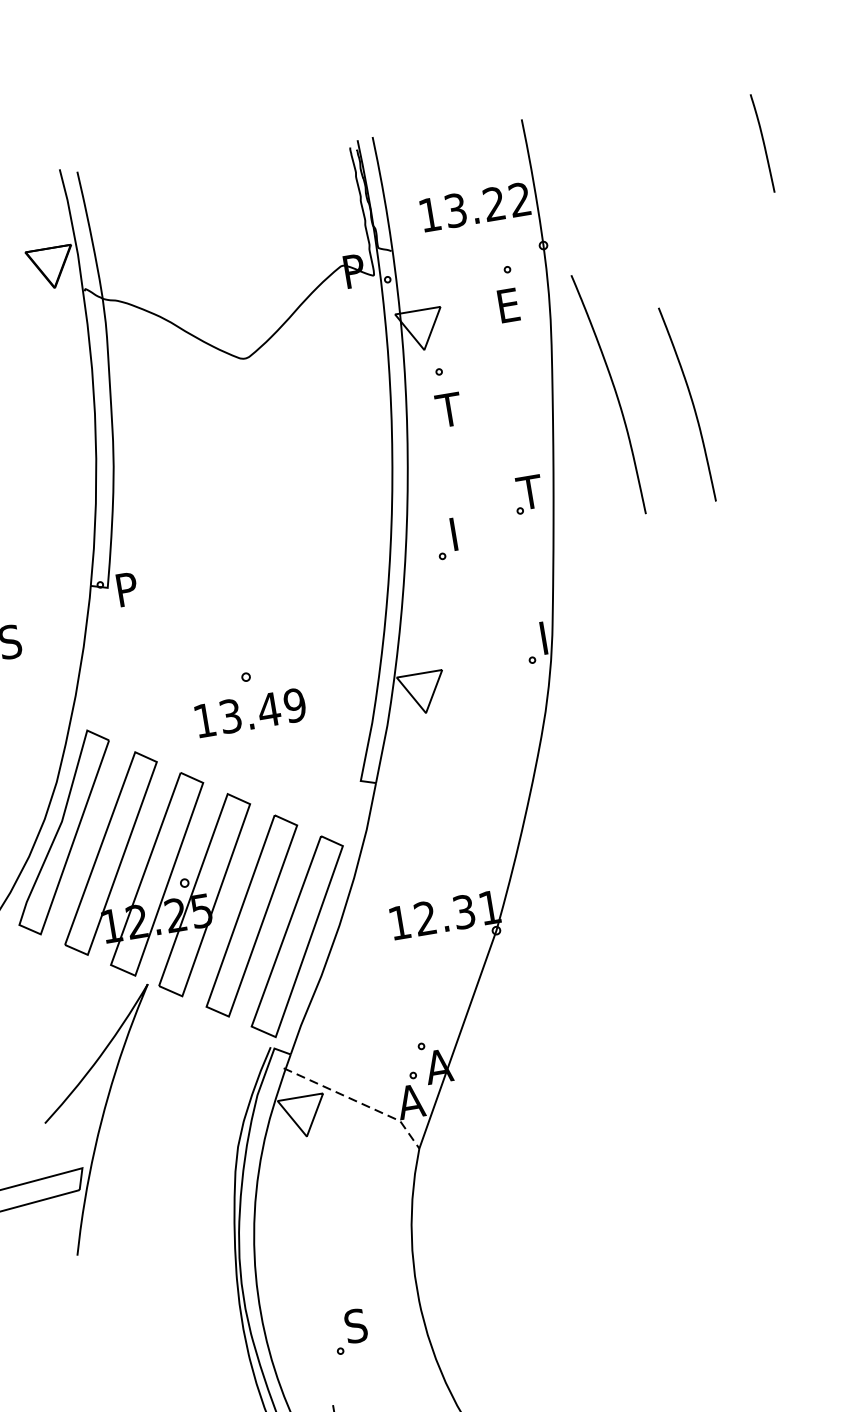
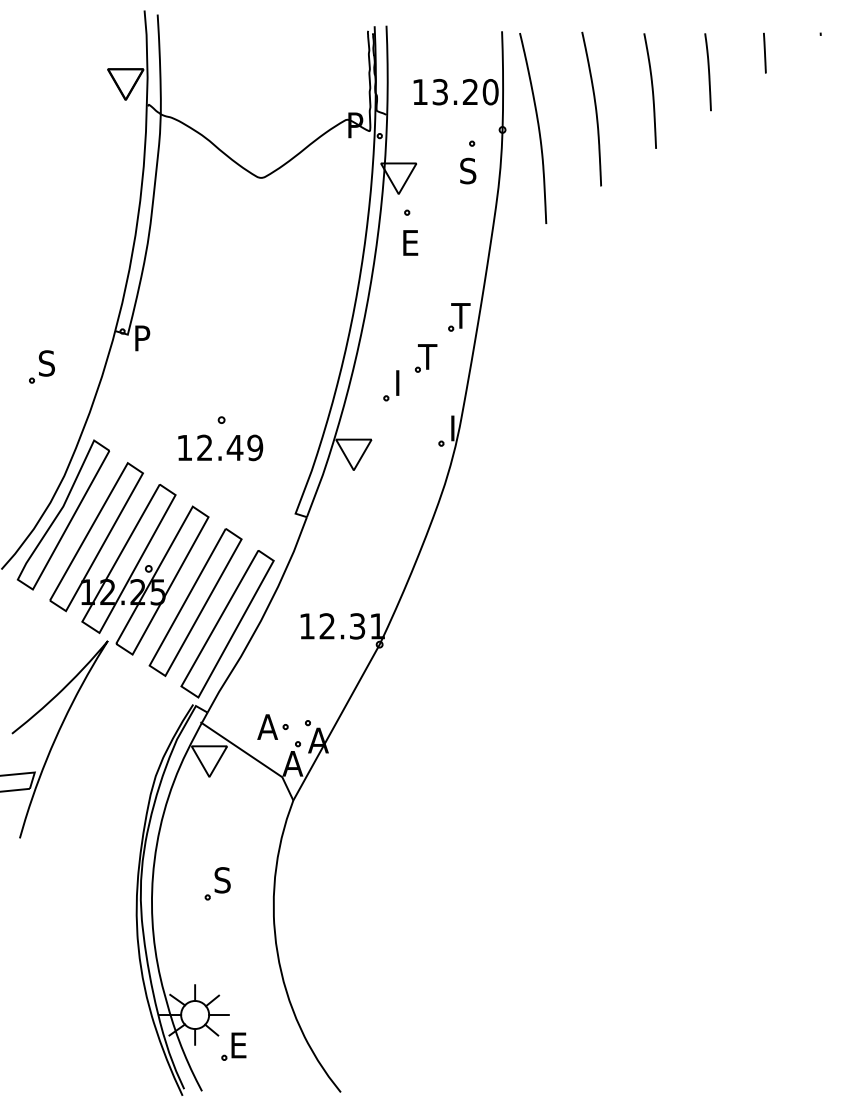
curve: (763, 143) -> (708, 72), moved
curve: (725, 163) -> (651, 90), added
text: (520, 200) -> (490, 92), 13.22 -> 13.20
text: (508, 304) -> (468, 170), E -> S
curve: (613, 391) -> (537, 126), moved
curve: (690, 400) -> (594, 106), moved
text: (448, 409) -> (409, 242), T -> E
part: (446, 538) -> (391, 385), moved
part: (493, 554) -> (425, 358), added
text: (230, 717) -> (204, 448), 13.49 -> 12.49
part: (376, 1058) -> (272, 726), added
line: (357, 1102) -> (252, 757), dashed -> solid
part: (350, 1331) -> (217, 883), moved

